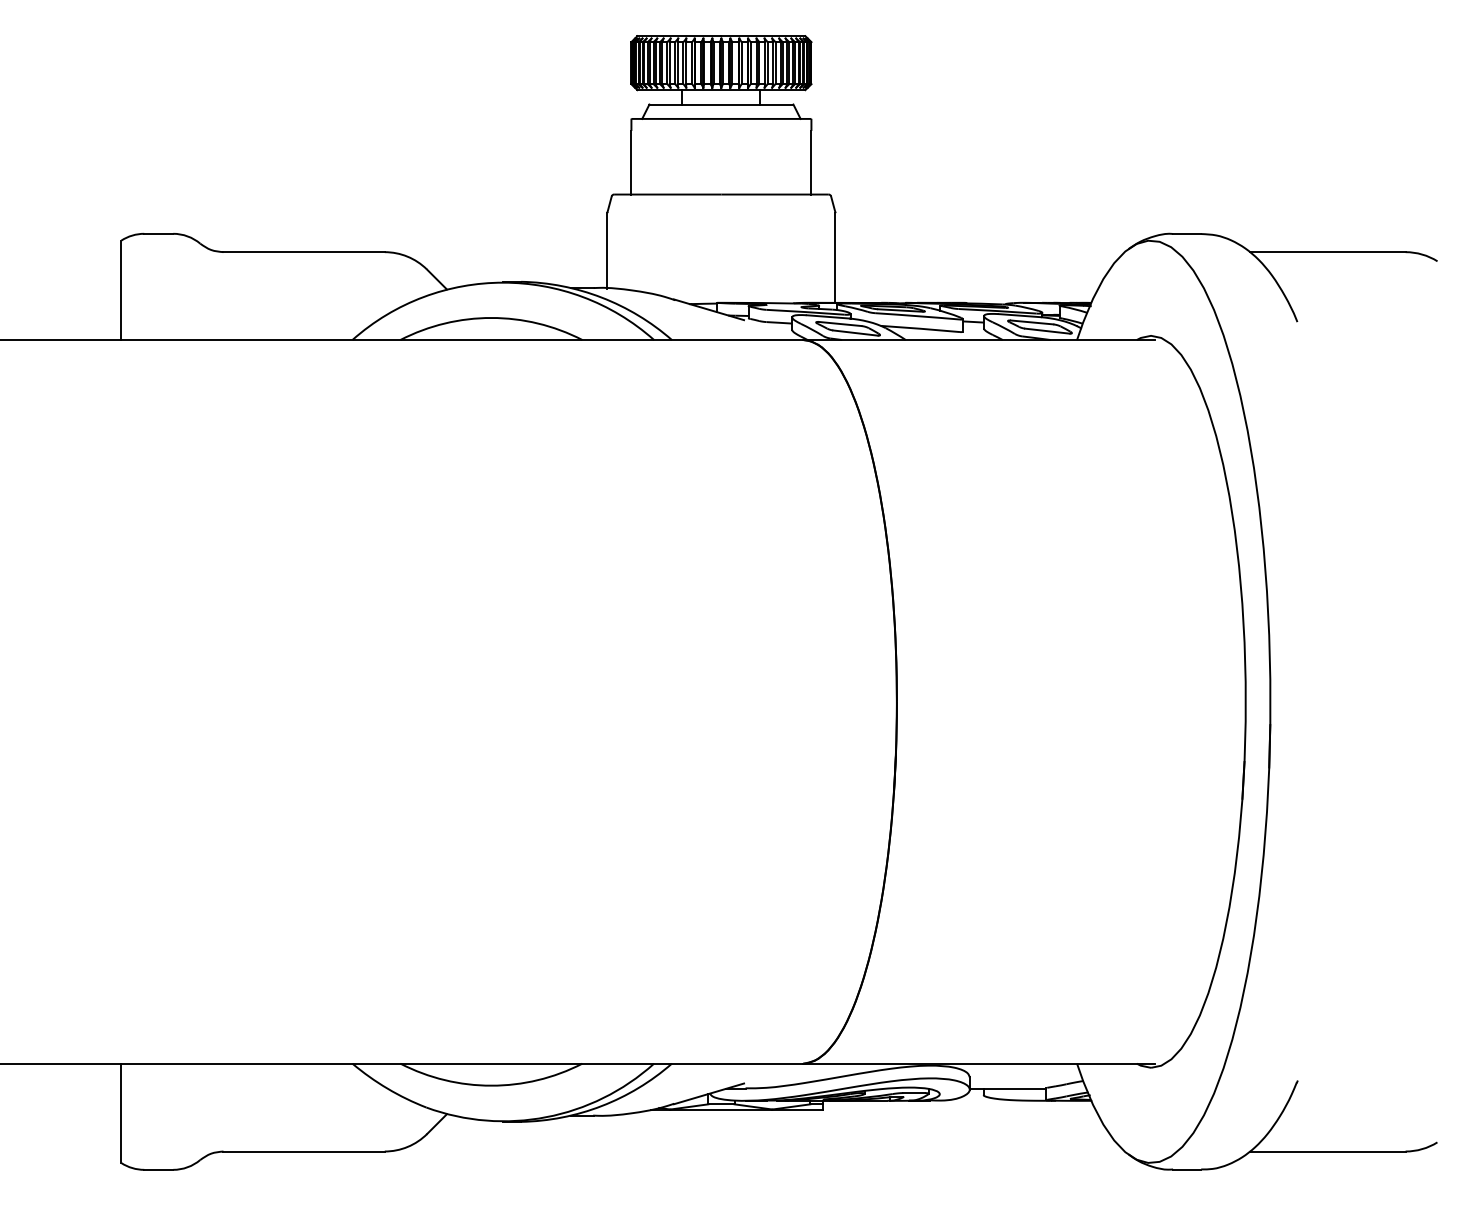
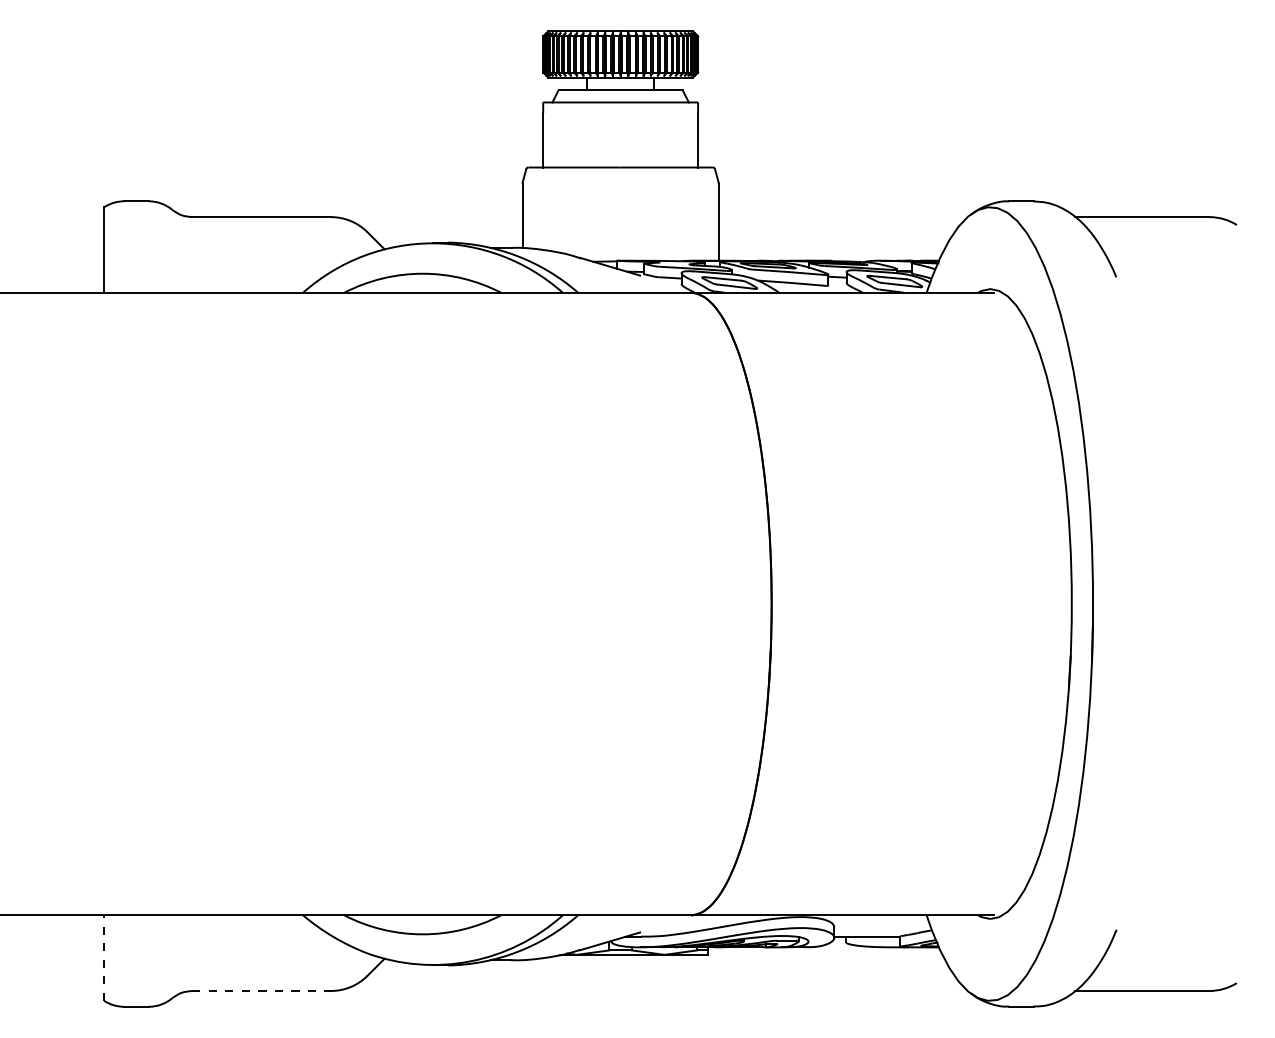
line: (121, 1113) -> (104, 958), solid -> dashed
line: (304, 1151) -> (261, 990), solid -> dashed

